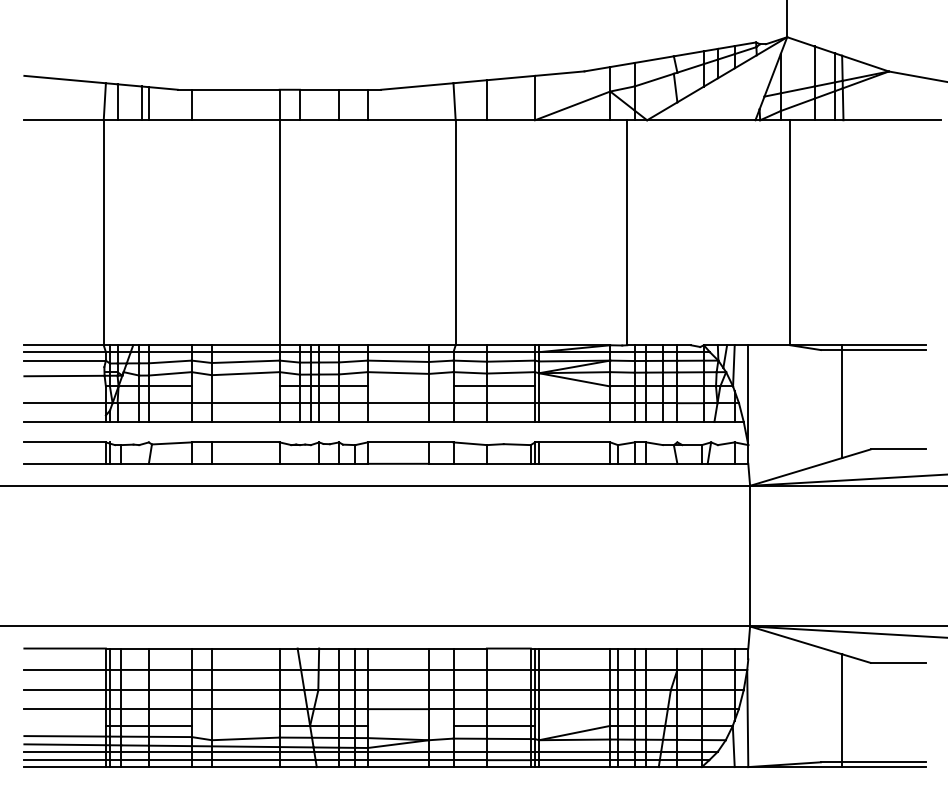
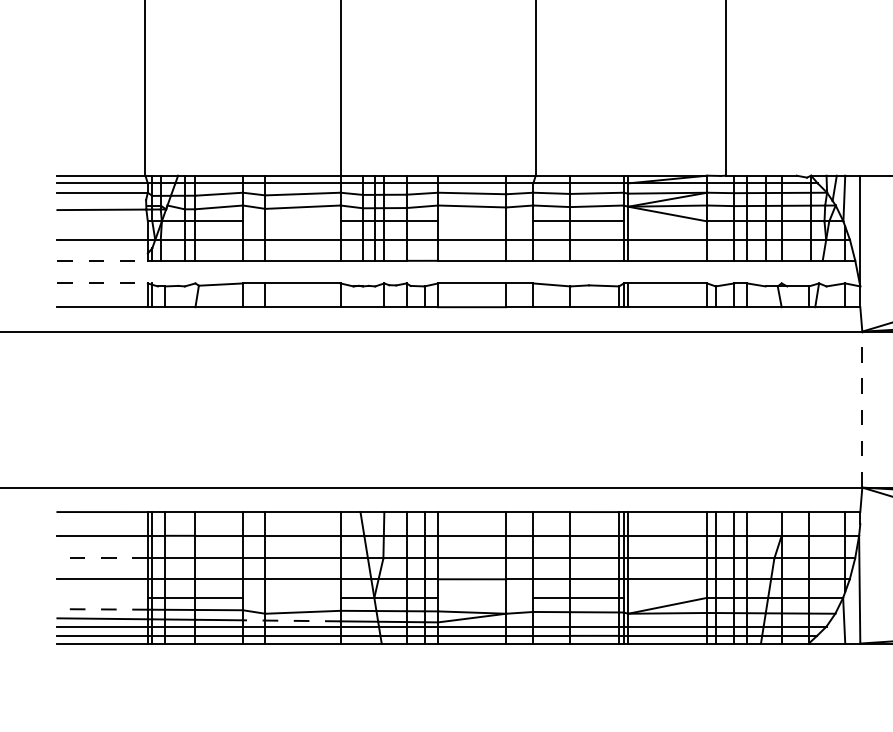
line: (65, 422) -> (103, 261), solid -> dashed
line: (65, 442) -> (103, 283), solid -> dashed
line: (750, 555) -> (862, 408), solid -> dashed
line: (65, 690) -> (103, 558), solid -> dashed
line: (65, 736) -> (103, 609), solid -> dashed
line: (235, 746) -> (291, 620), solid -> dashed

